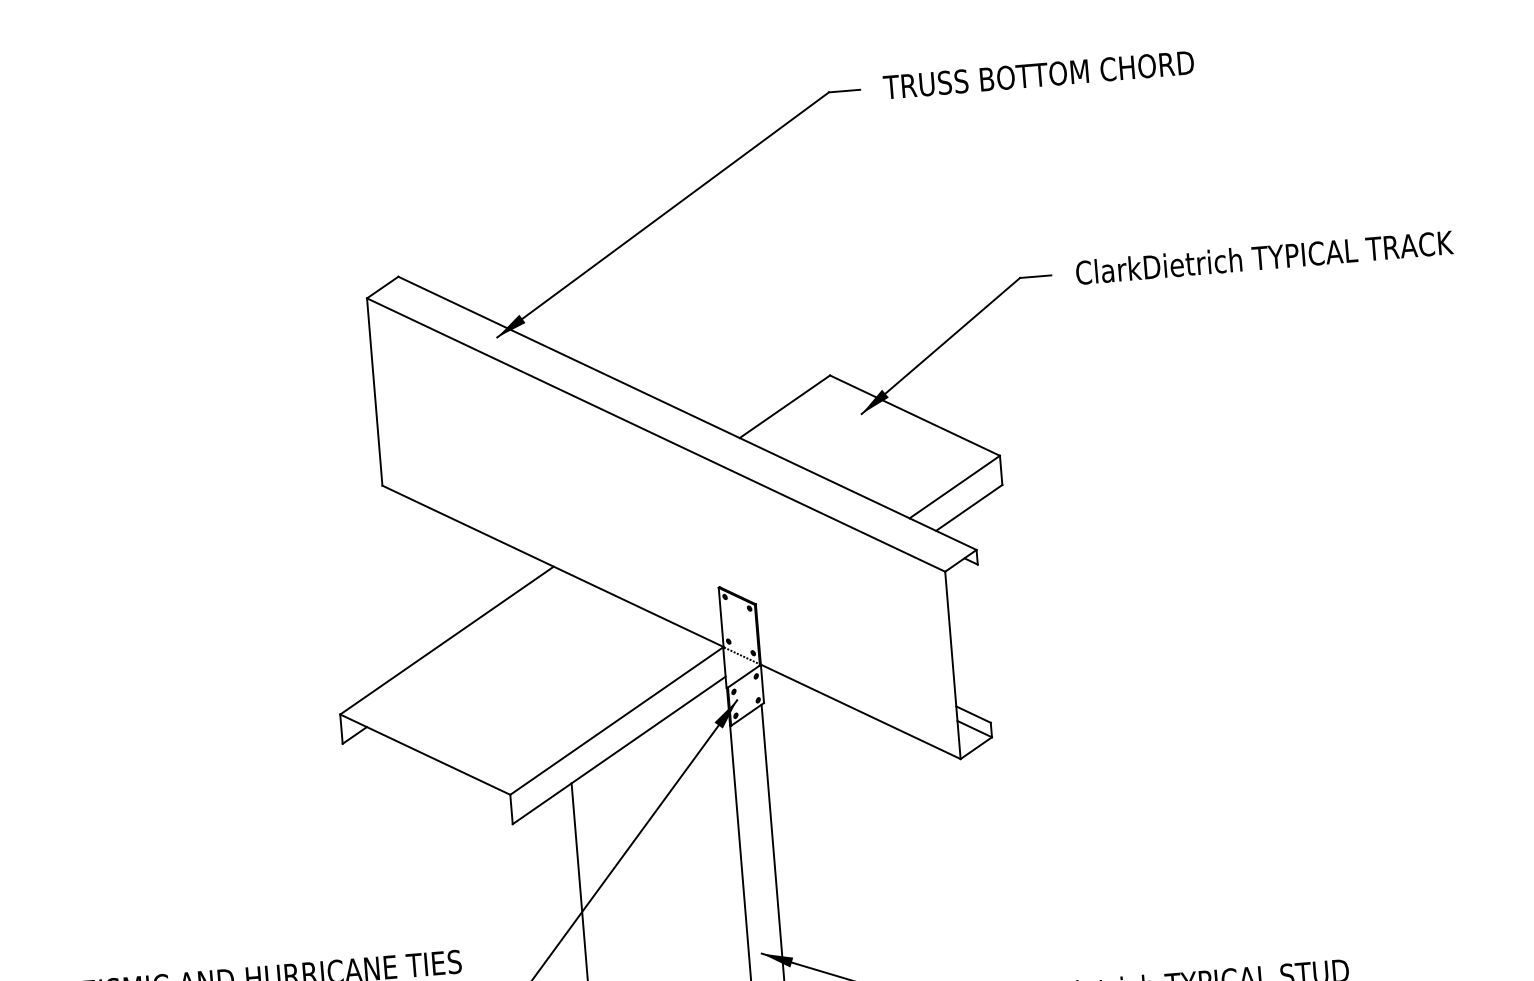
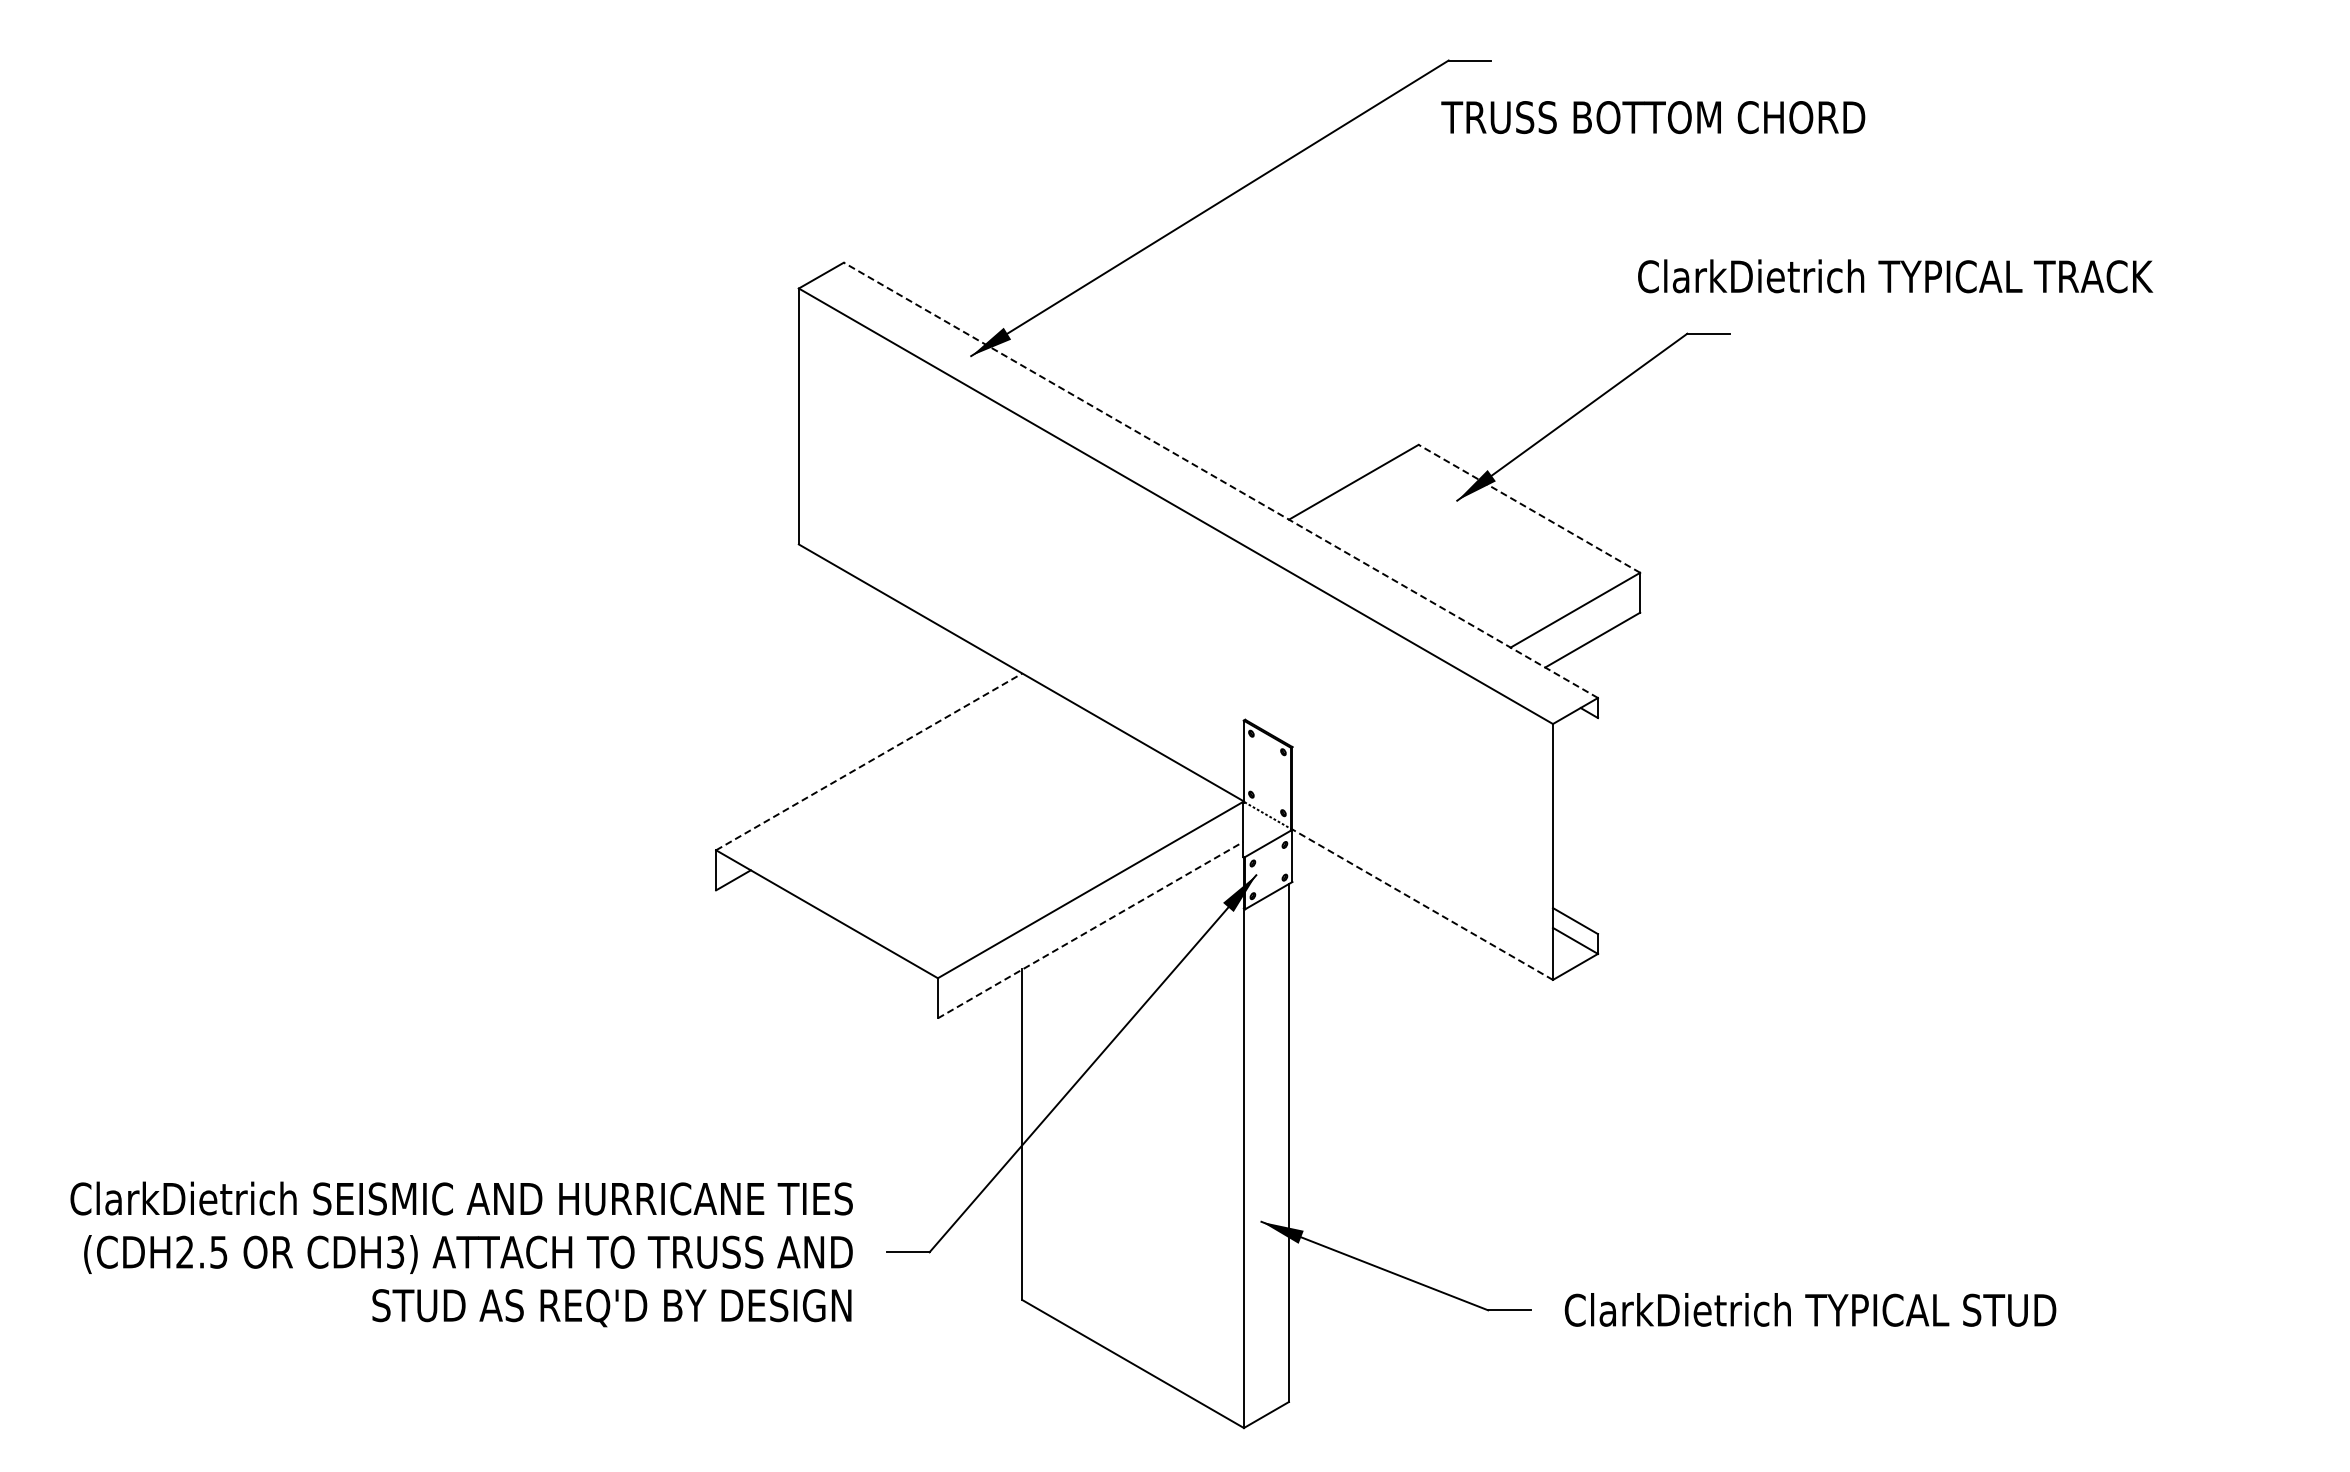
text: (1038, 75) -> (1653, 117), moved
text: (1264, 257) -> (1895, 276), moved
line: (687, 413) -> (1220, 480), solid -> dashed
line: (915, 415) -> (1529, 508), solid -> dashed
line: (447, 640) -> (869, 761), solid -> dashed
line: (860, 711) -> (1422, 904), solid -> dashed
line: (619, 749) -> (1091, 929), solid -> dashed

